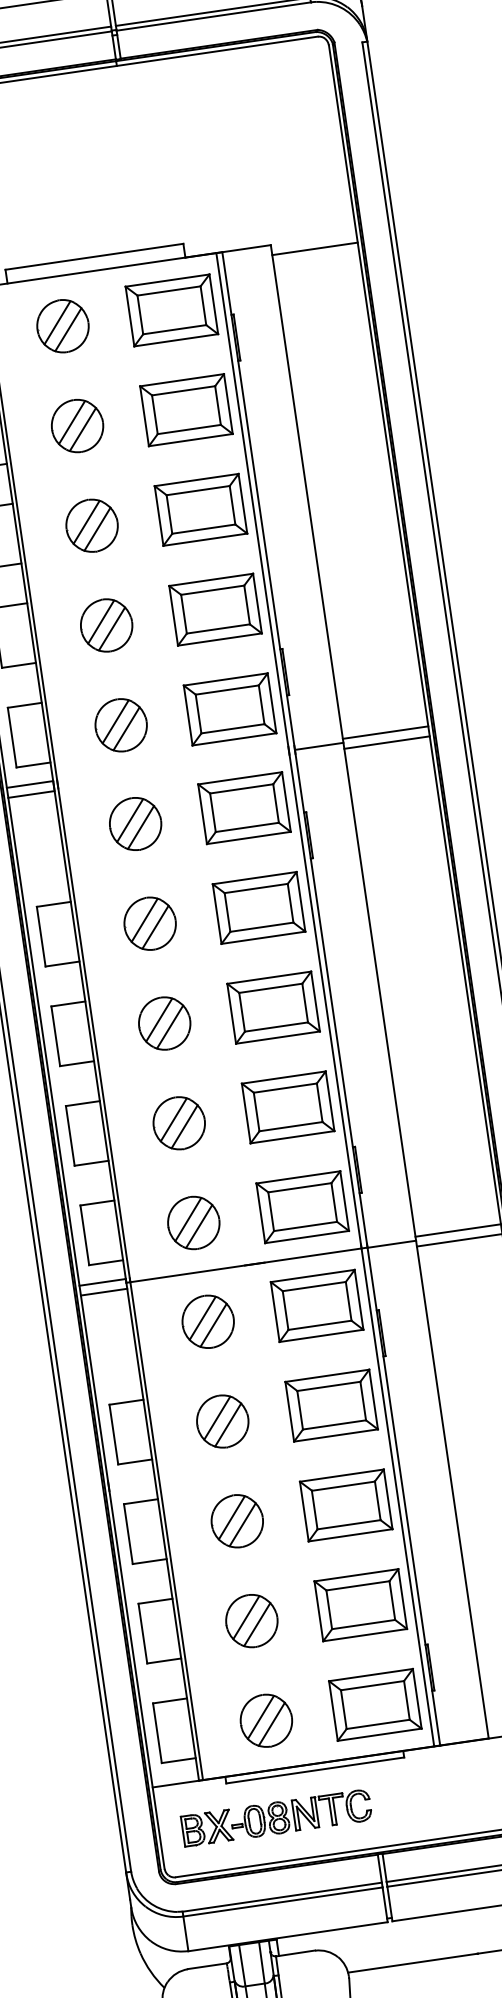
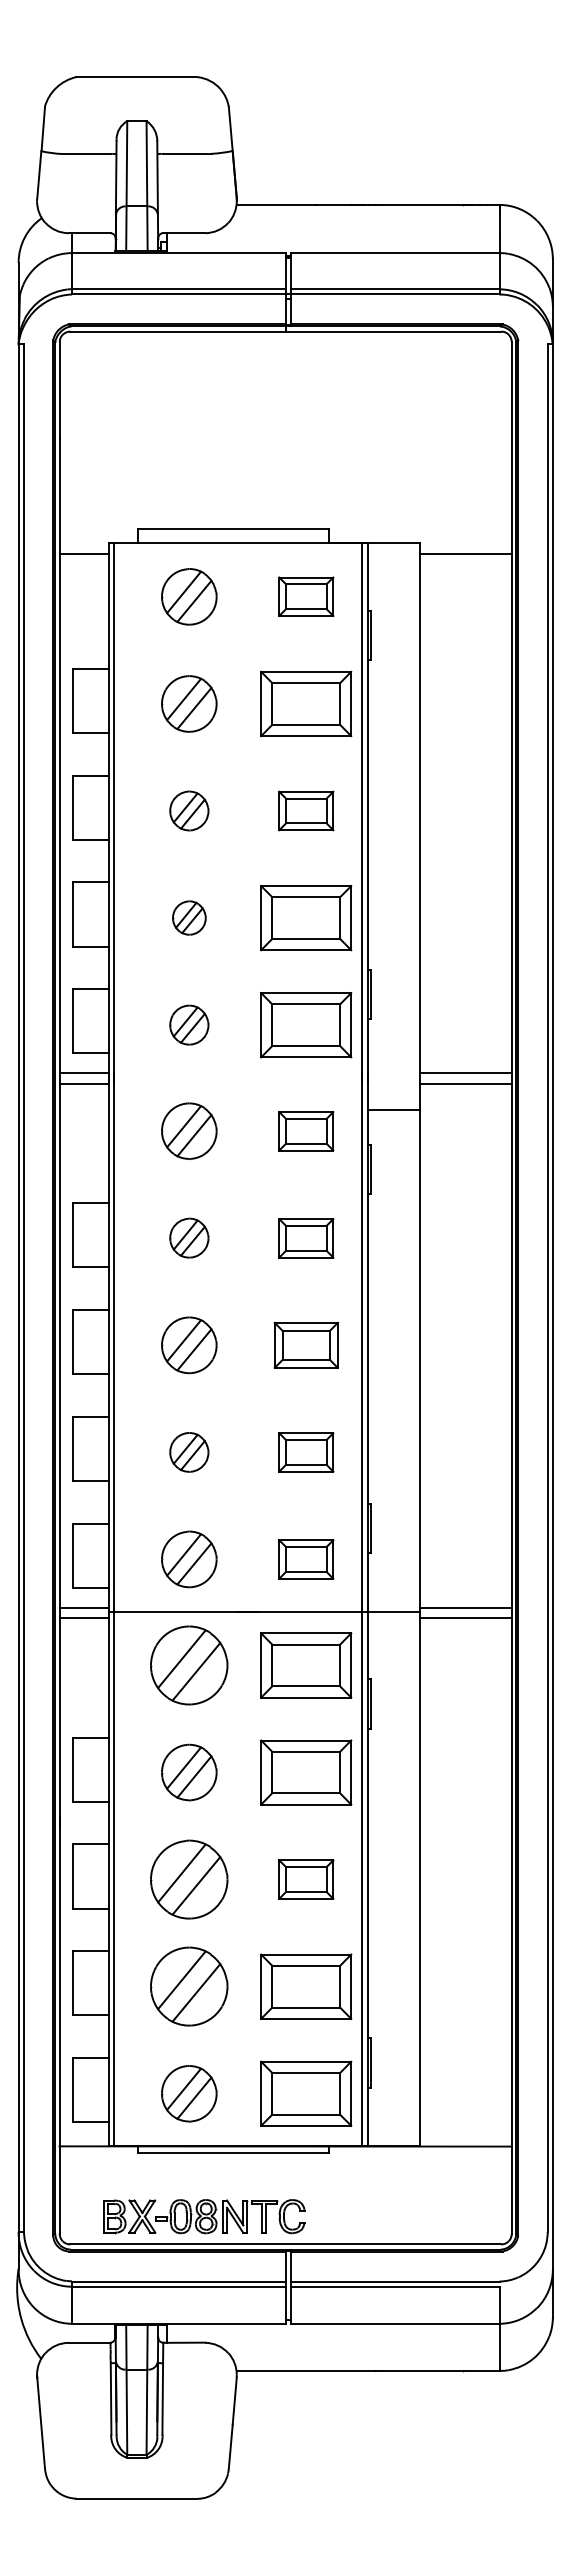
part: (172, 309) -> (306, 596), size x0.6
part: (201, 509) -> (306, 810), size x0.6
part: (92, 525) -> (189, 810), size x0.7
part: (106, 624) -> (189, 917), size x0.6
part: (121, 724) -> (189, 1024), size x0.7
line: (319, 746) -> (394, 1109), moved
part: (244, 808) -> (306, 1131), size x0.6
part: (259, 908) -> (306, 1238), size x0.6
part: (150, 923) -> (189, 1237), size x0.7
part: (273, 1007) -> (306, 1345), size x0.7
part: (288, 1107) -> (306, 1452), size x0.6
part: (179, 1123) -> (189, 1452), size x0.7
part: (303, 1207) -> (306, 1559), size x0.6
part: (208, 1321) -> (189, 1665), size x1.4
part: (346, 1505) -> (306, 1879), size x0.6
part: (237, 1521) -> (189, 1879), size x1.4
part: (252, 1620) -> (189, 1986), size x1.4
part: (276, 1817) -> (204, 2216), moved

